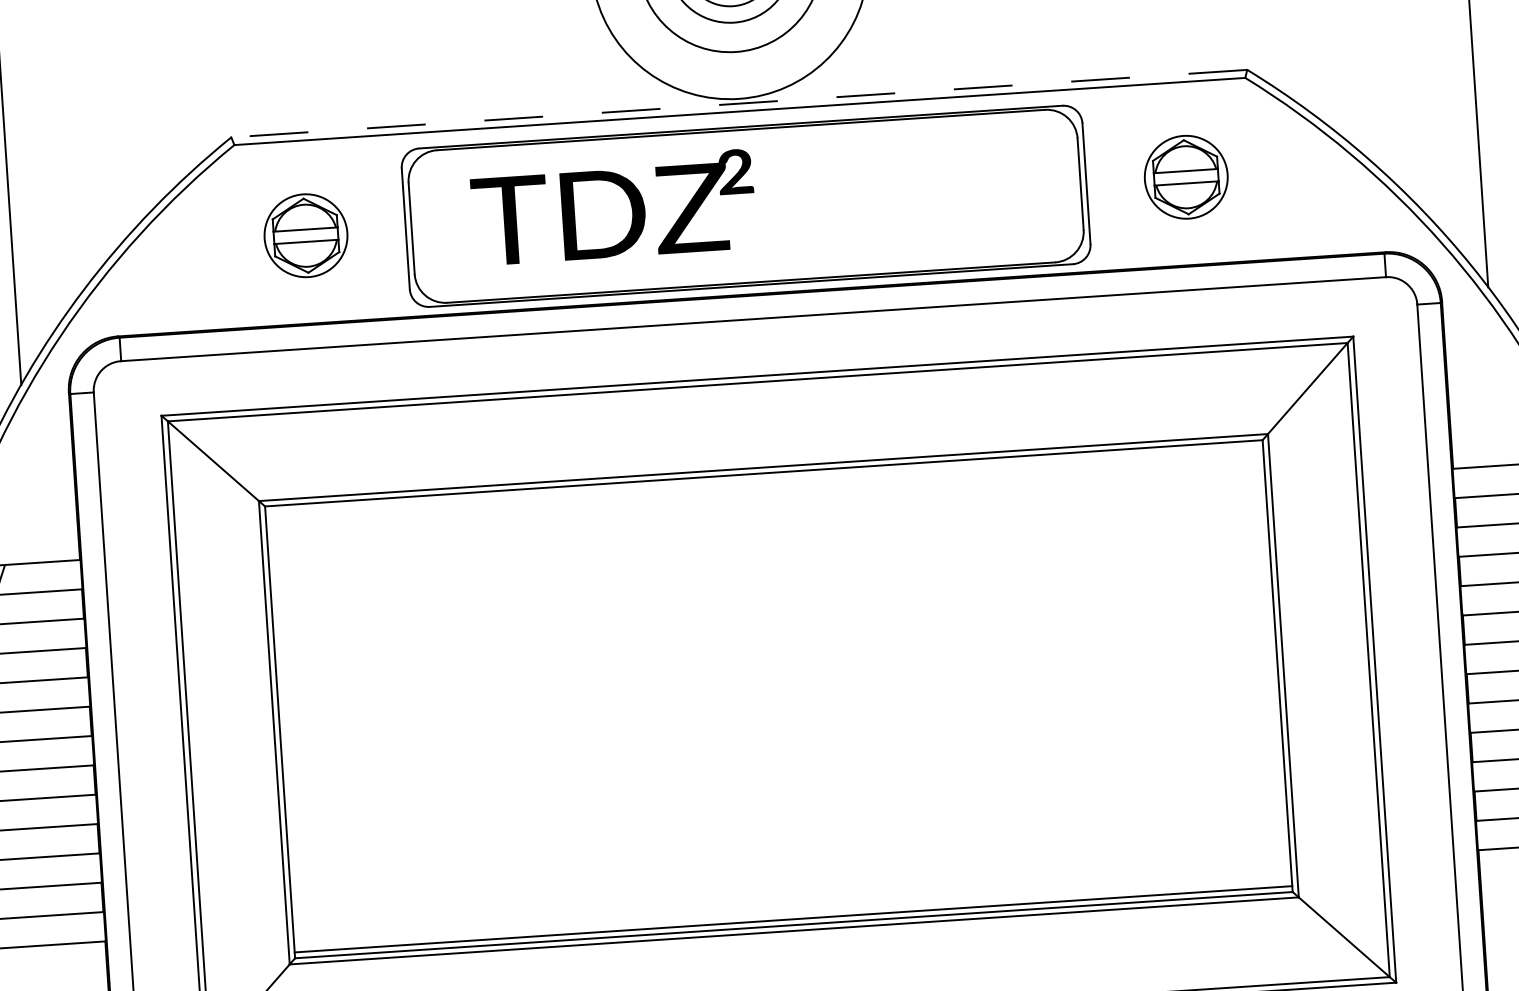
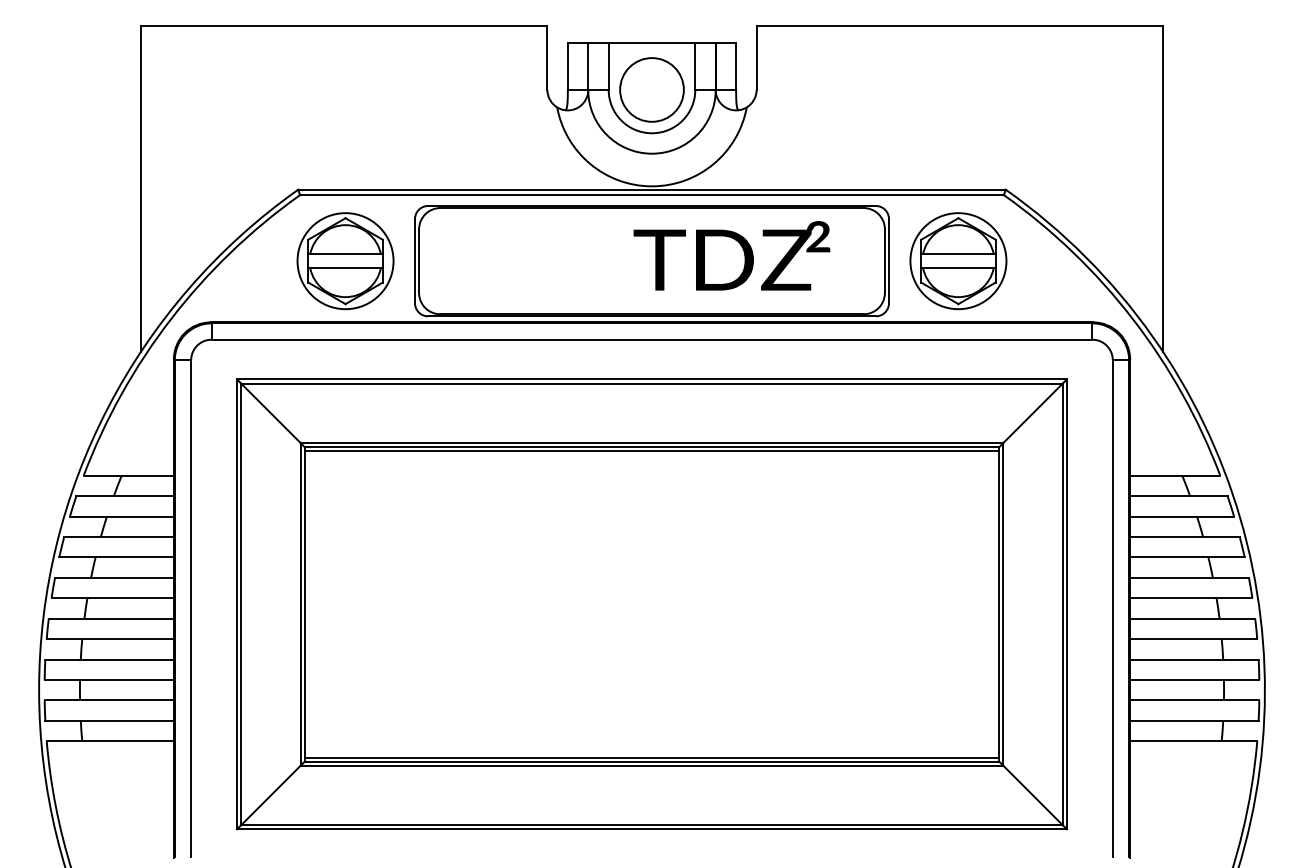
line: (738, 103) -> (651, 189), dashed -> solid
part: (1186, 177) -> (958, 261), size x1.67
text: (612, 207) -> (731, 255), moved
part: (305, 236) -> (345, 261), size x1.67
line: (763, 479) -> (651, 451), added

